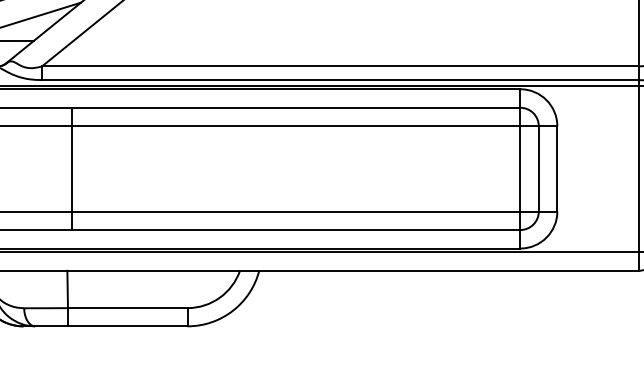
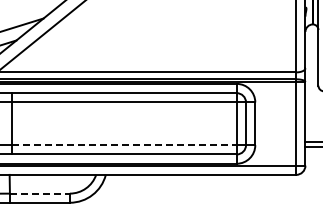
line: (296, 212) -> (124, 145), solid -> dashed
line: (126, 307) -> (39, 193), solid -> dashed

